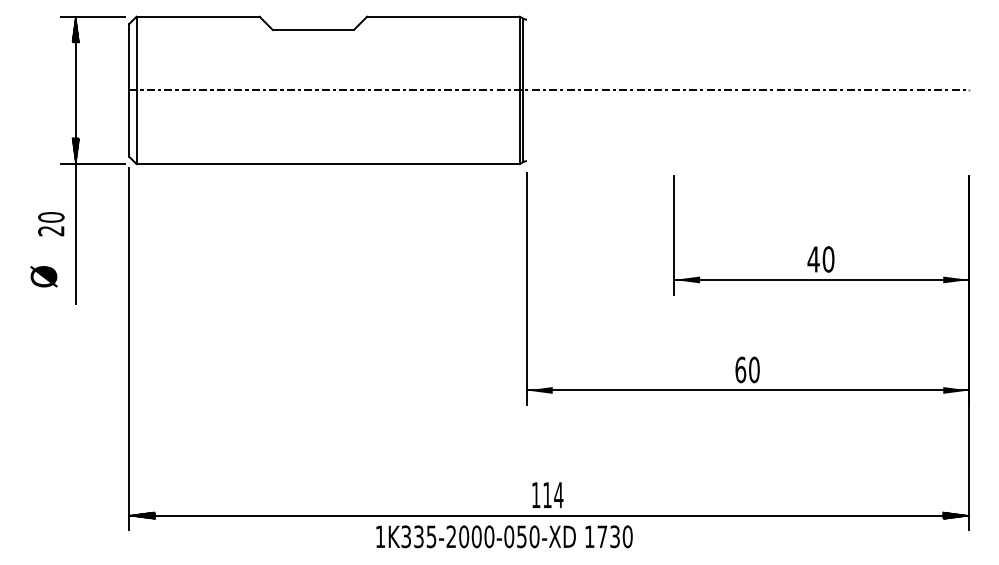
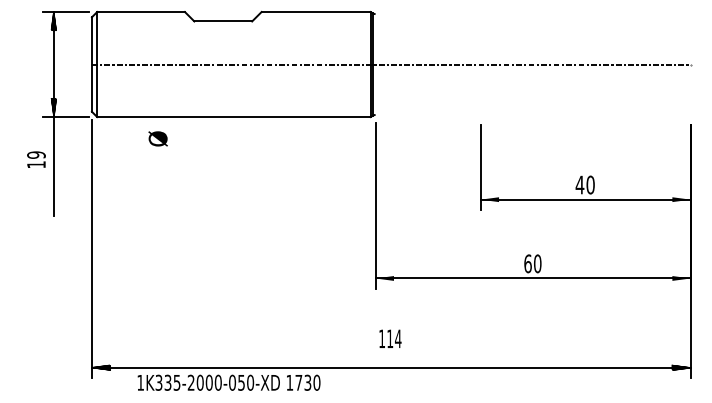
text: (51, 224) -> (36, 160), 20 -> 19
text: (43, 276) -> (157, 138), moved
text: (547, 494) -> (390, 338), moved
text: (504, 536) -> (229, 382), moved

